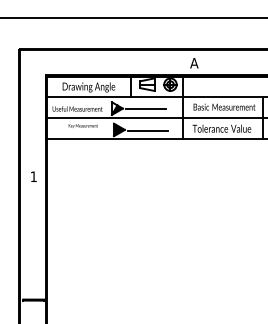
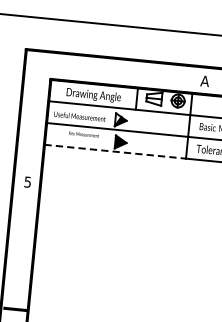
line: (146, 108) -> (151, 123), removed
line: (148, 130) -> (150, 146), removed
line: (114, 139) -> (114, 151), solid -> dashed
text: (33, 176) -> (27, 181), 1 -> 5

